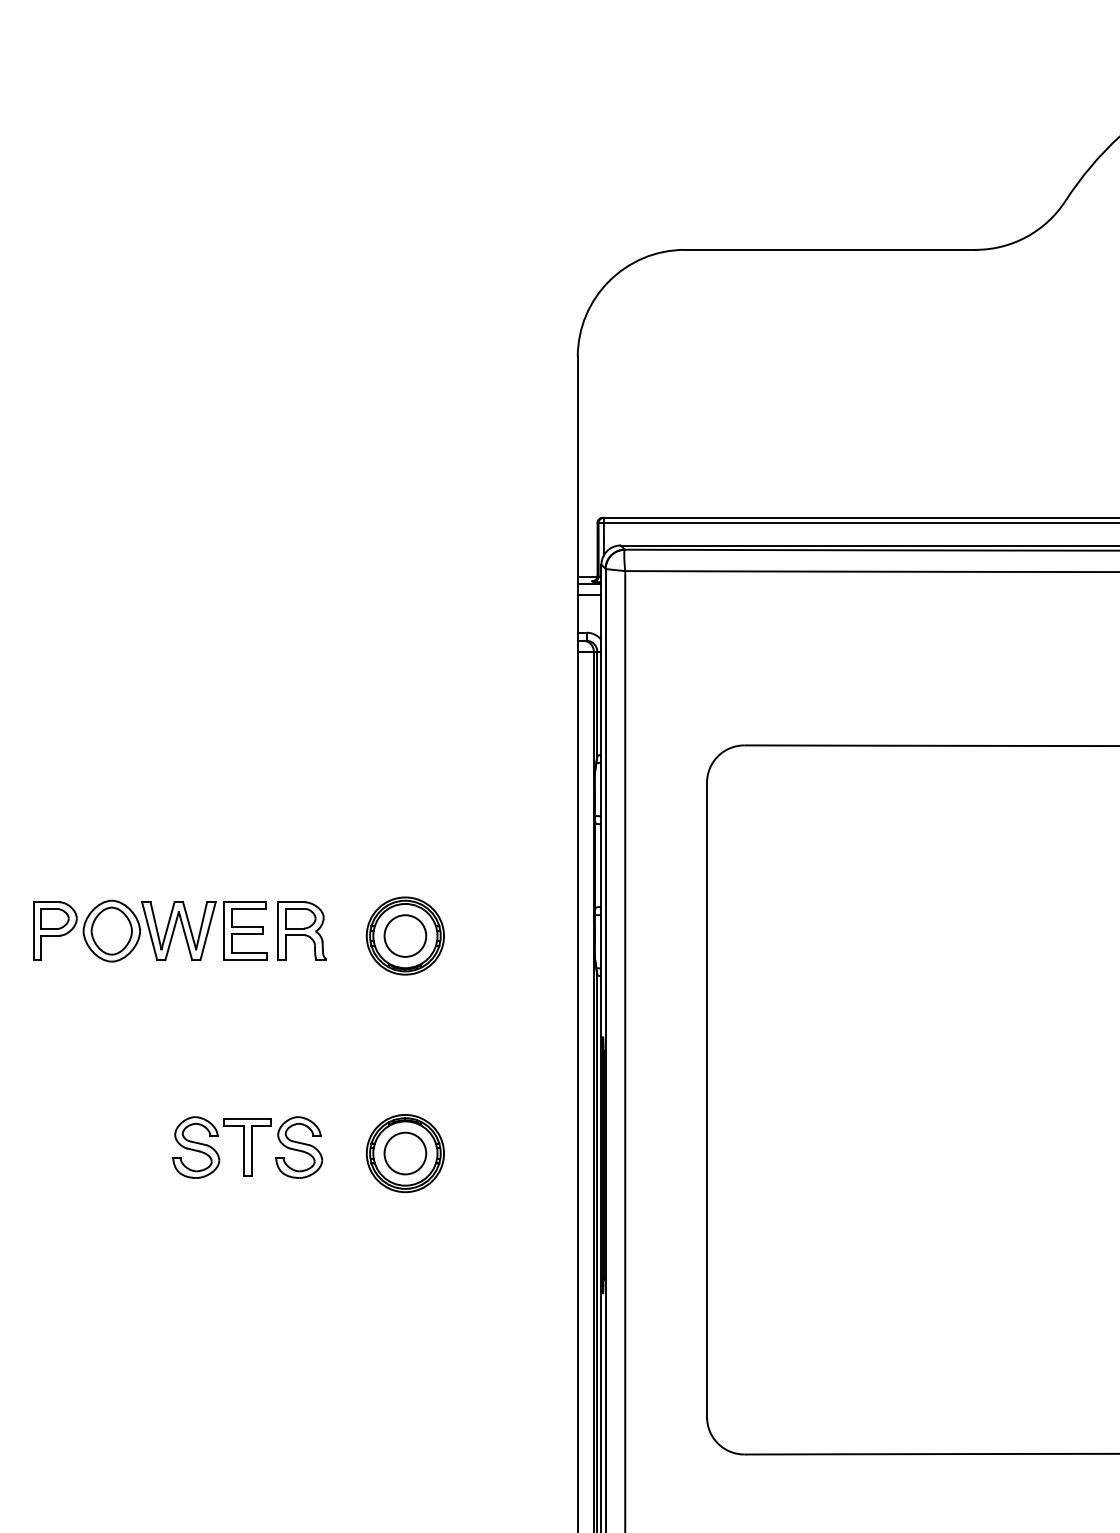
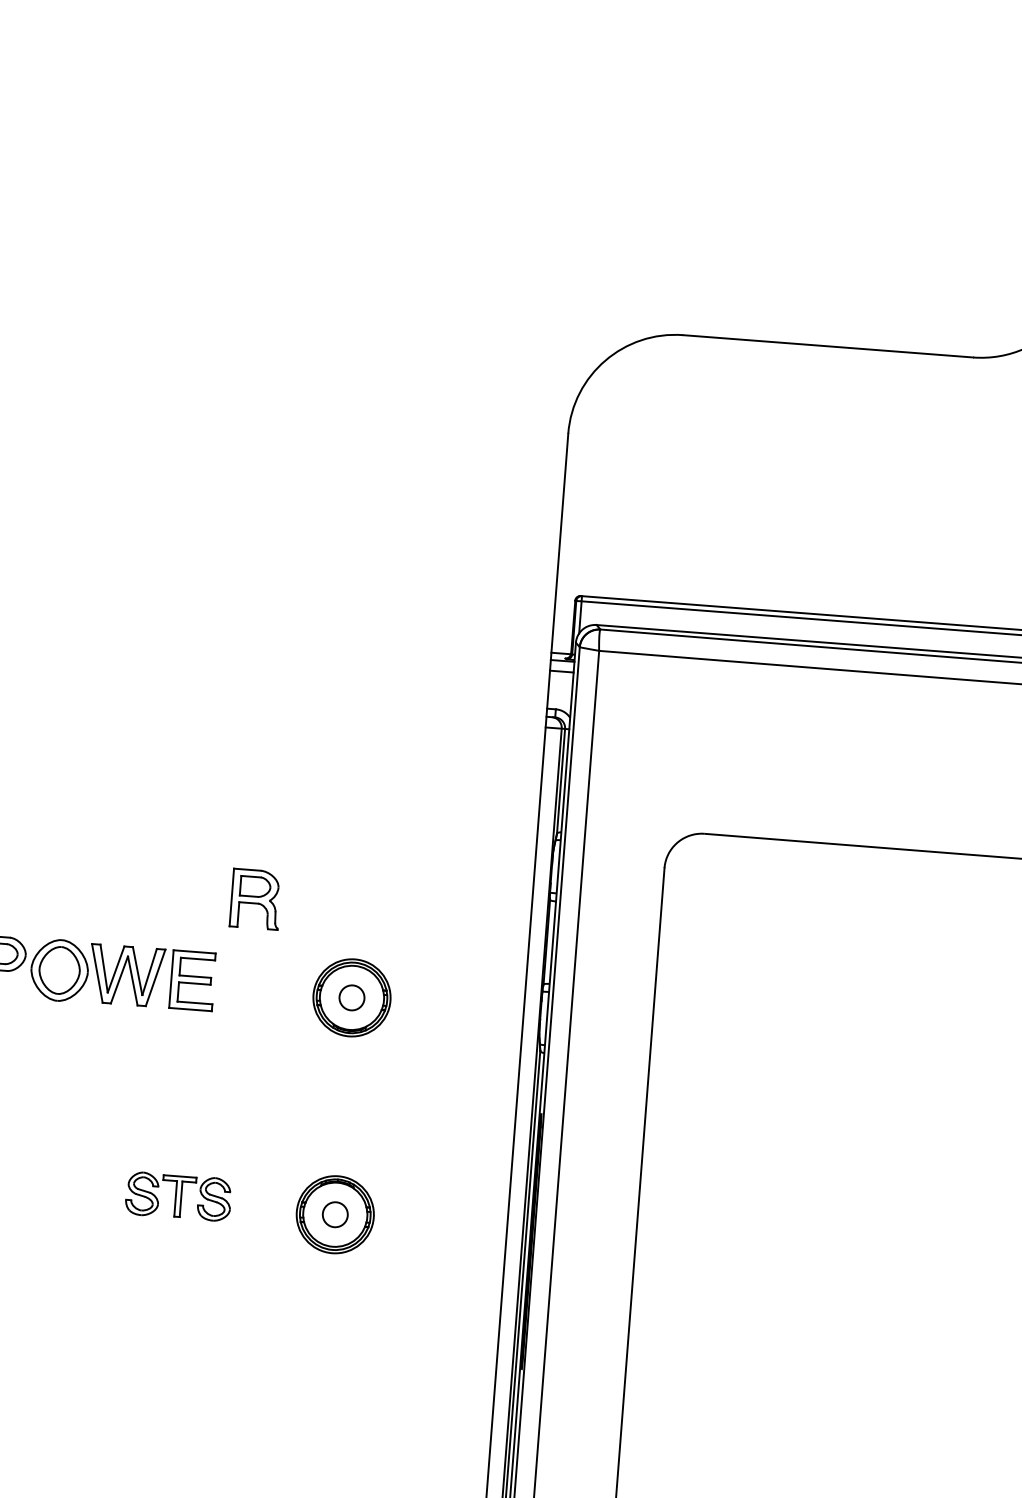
part: (301, 930) -> (255, 898), moved
circle: (405, 935) -> (352, 997), size x0.6
part: (247, 1147) -> (178, 1196), size x0.7
circle: (405, 1153) -> (335, 1214), size x0.6

